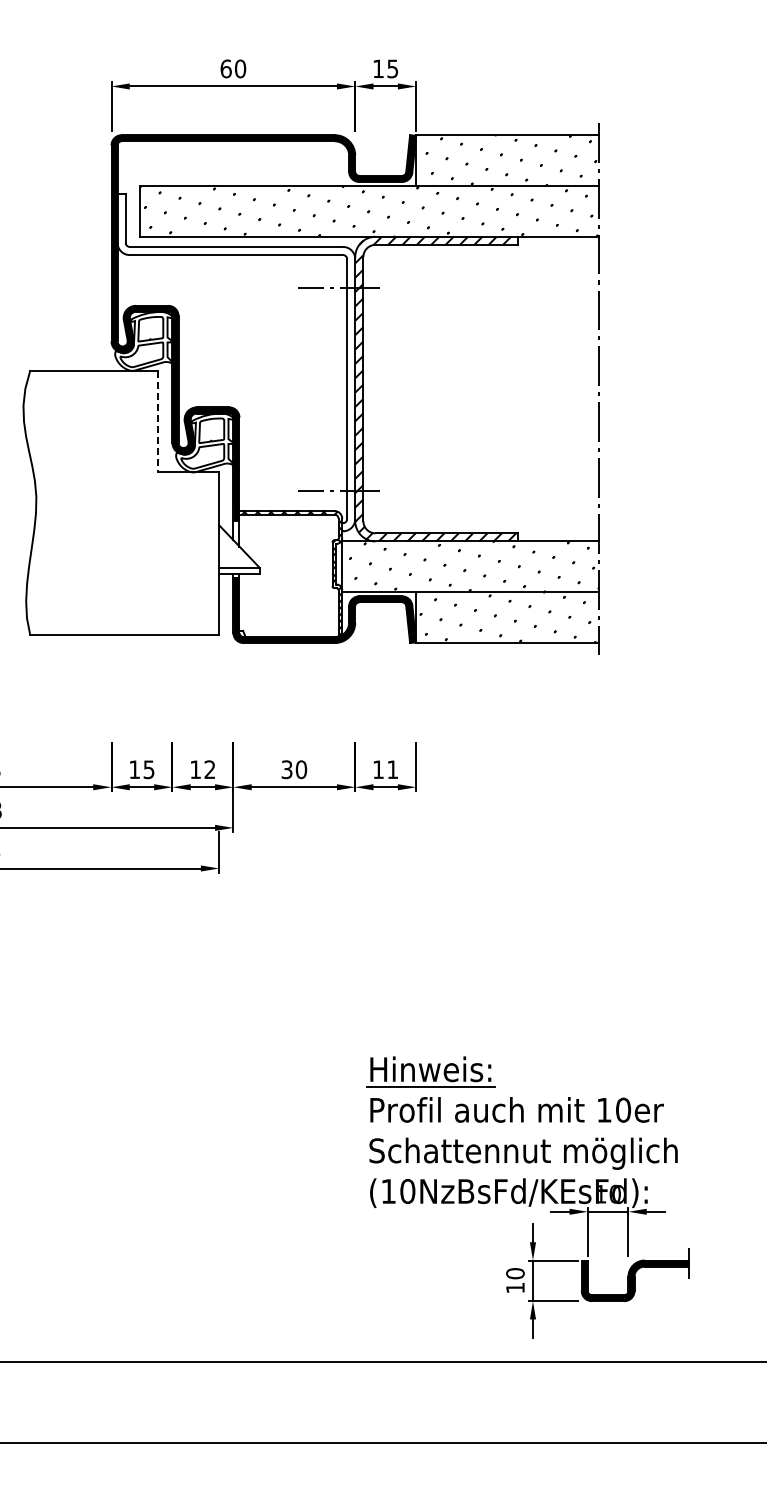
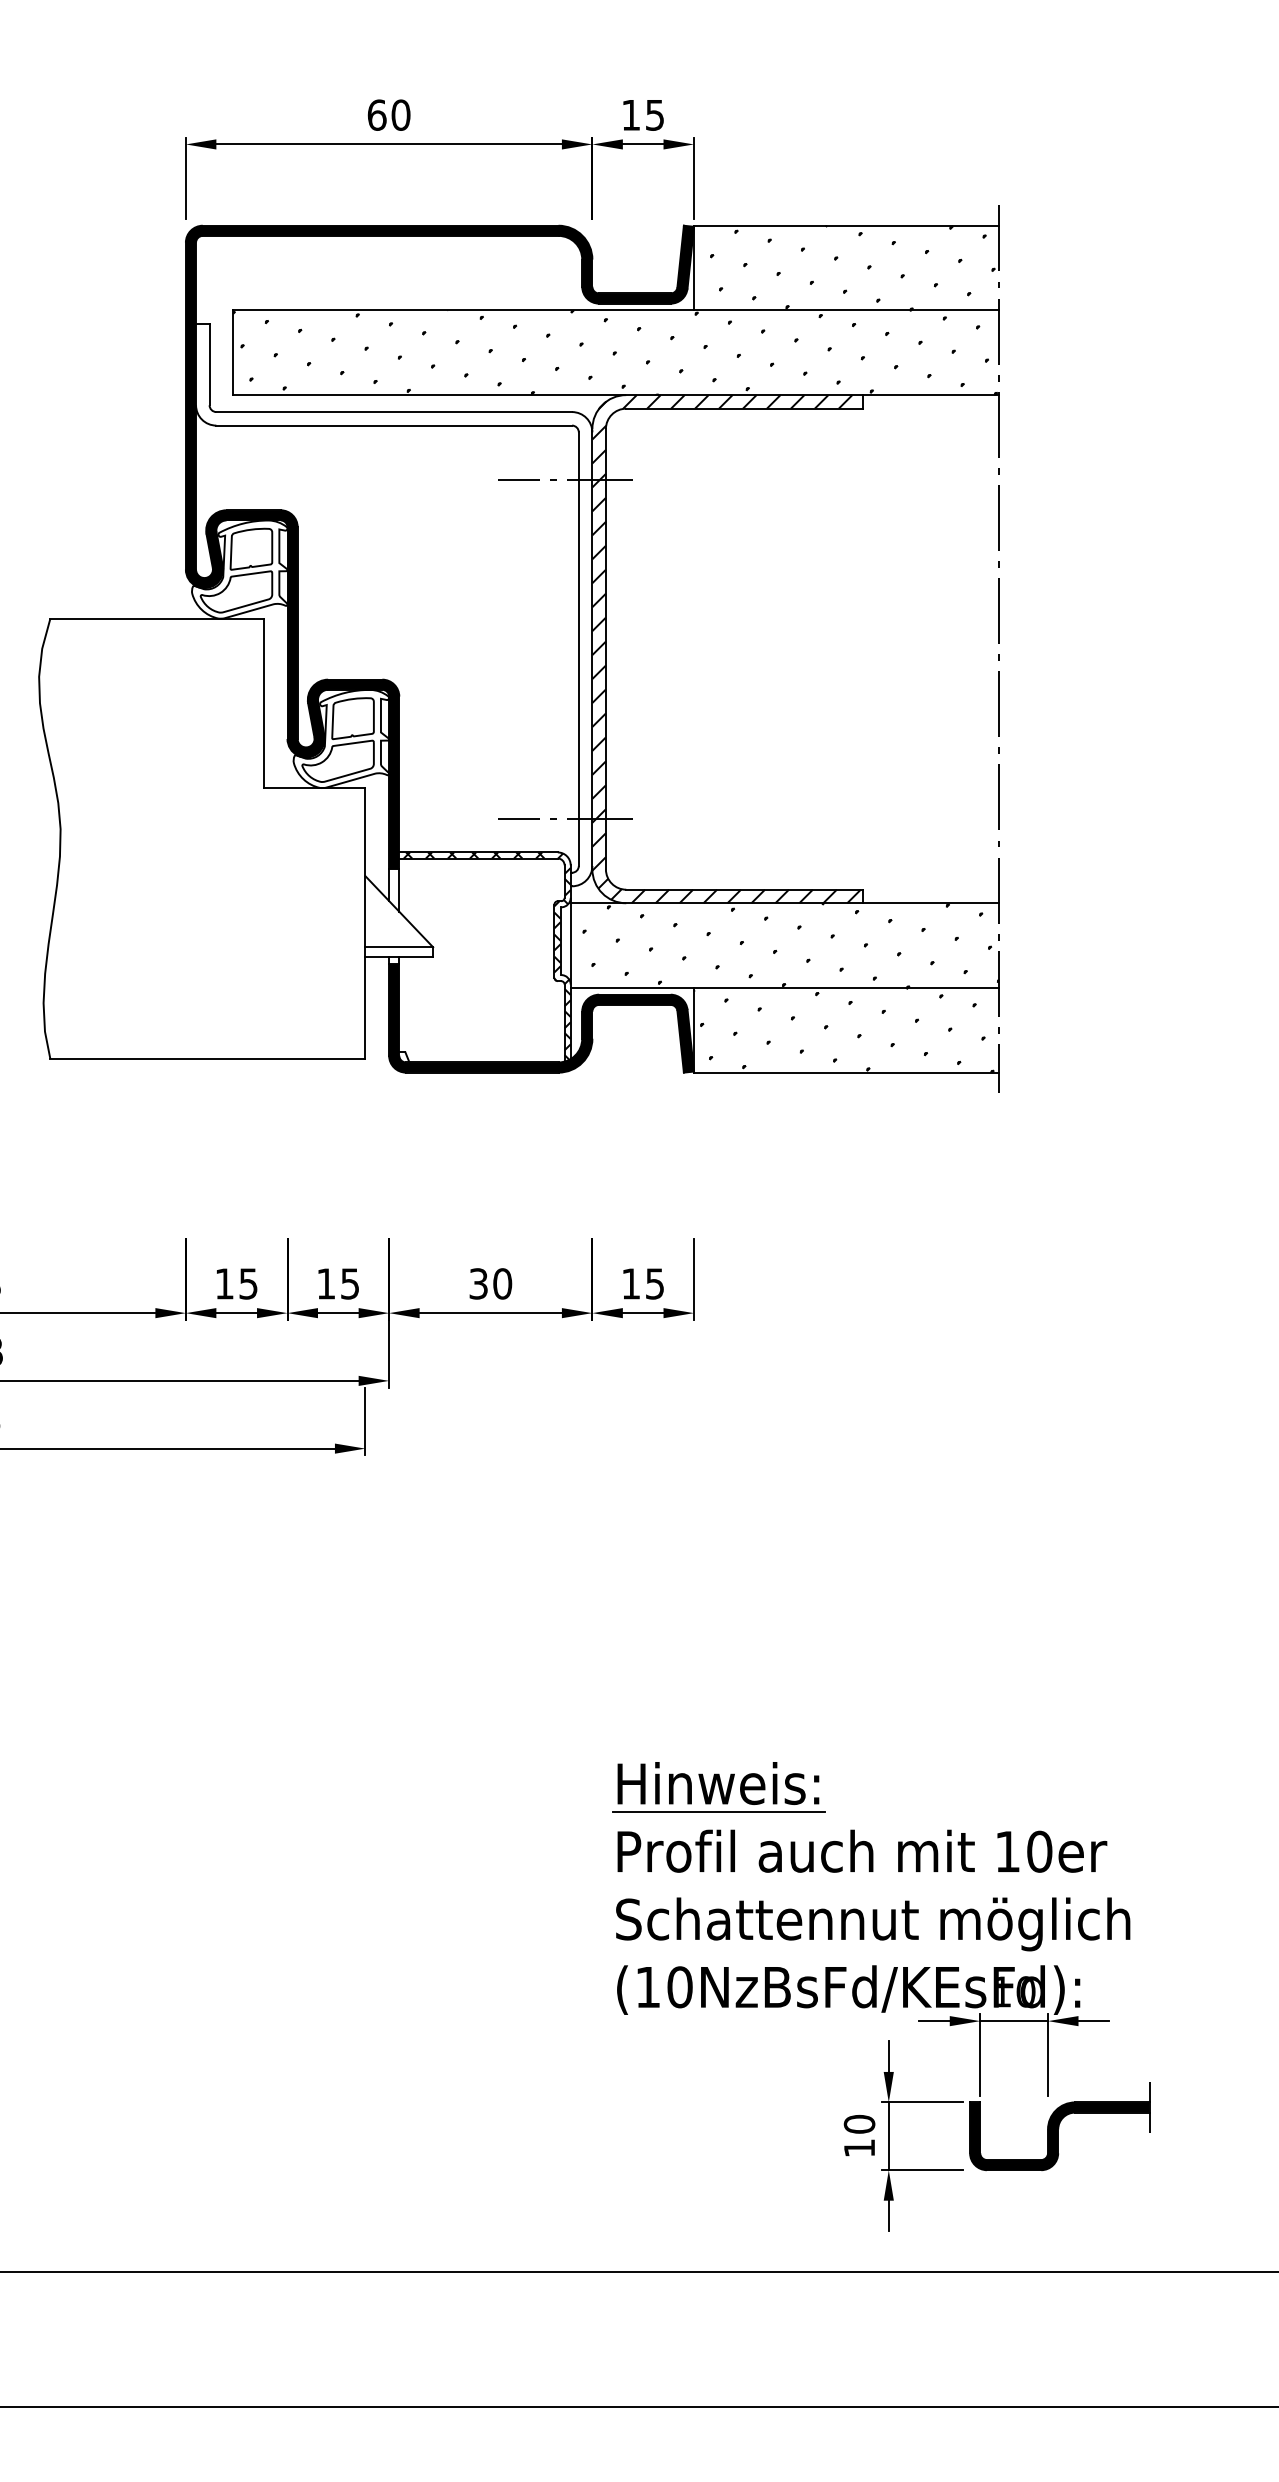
line: (158, 421) -> (264, 703), dashed -> solid
text: (209, 769) -> (349, 1283), 12 -> 15
text: (392, 769) -> (654, 1283), 11 -> 15

